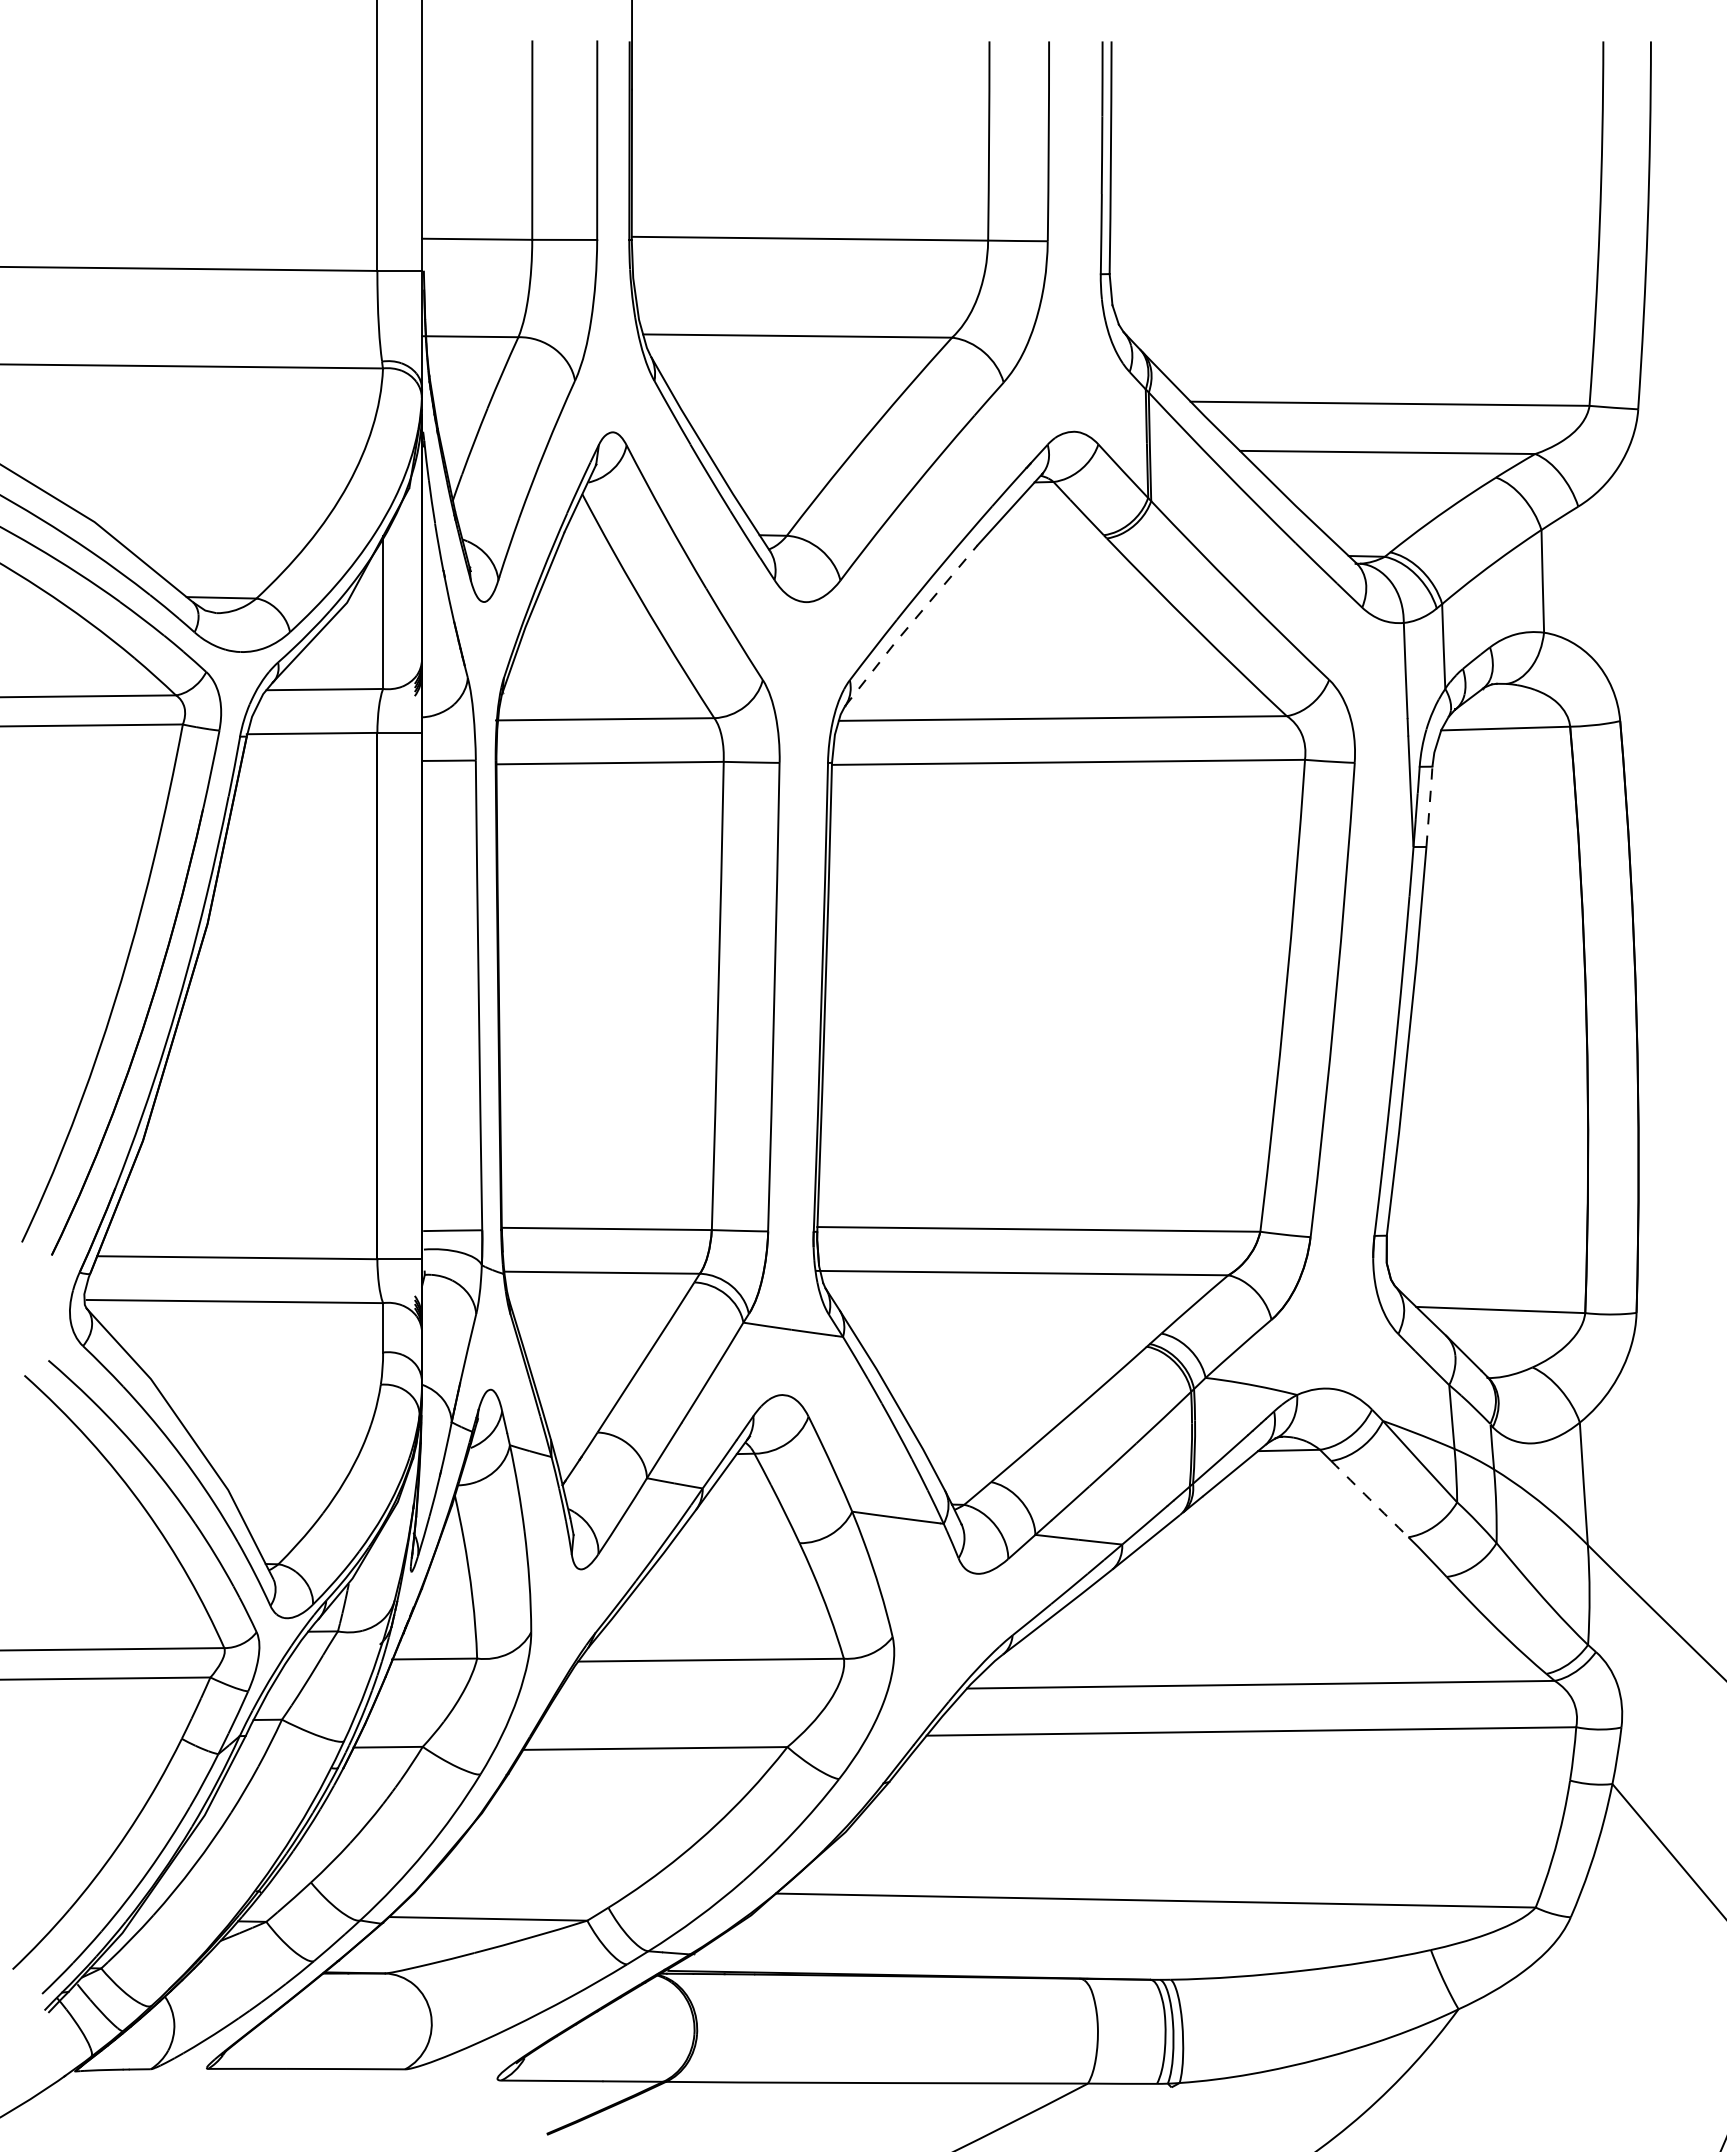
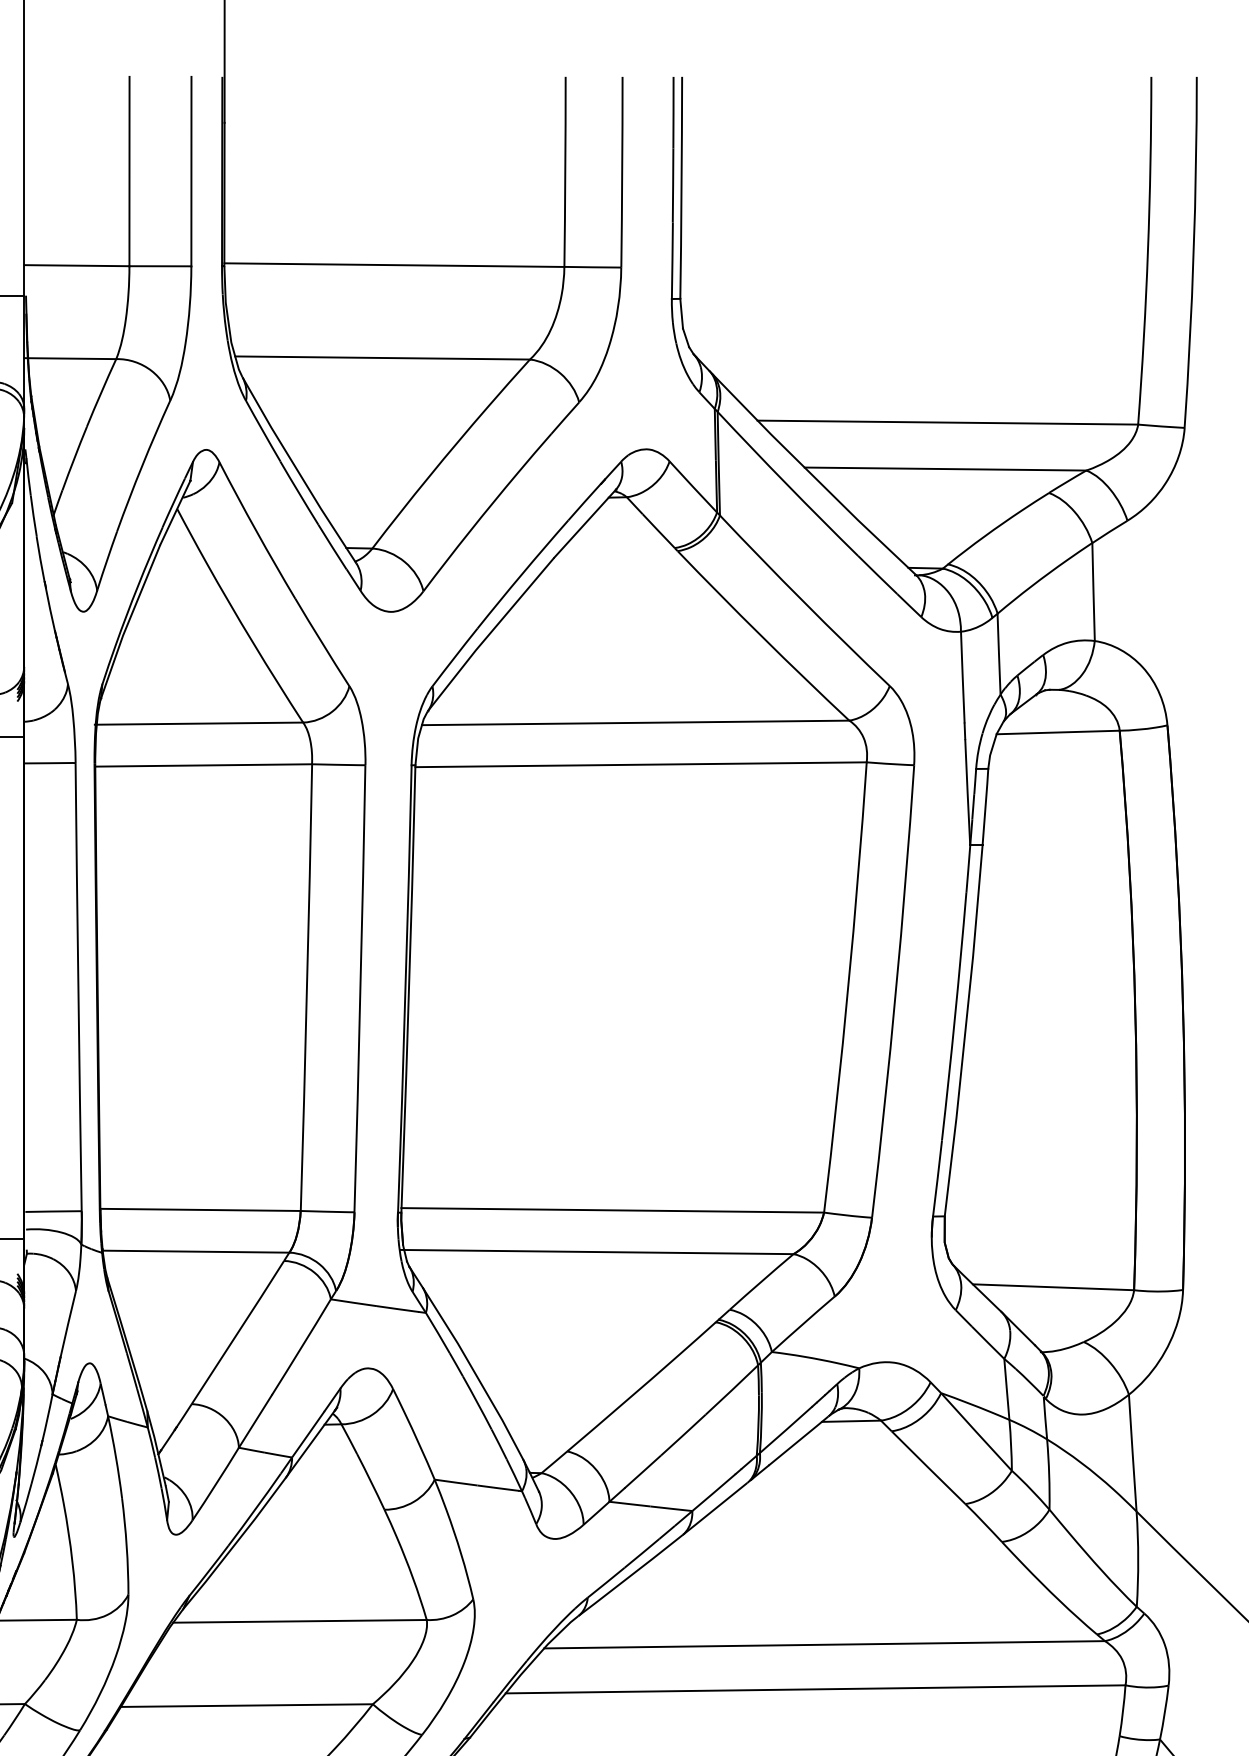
line: (910, 625) -> (490, 634), dashed -> solid
line: (1429, 806) -> (985, 806), dashed -> solid
arc: (1369, 1499) -> (928, 1468), dashed -> solid

